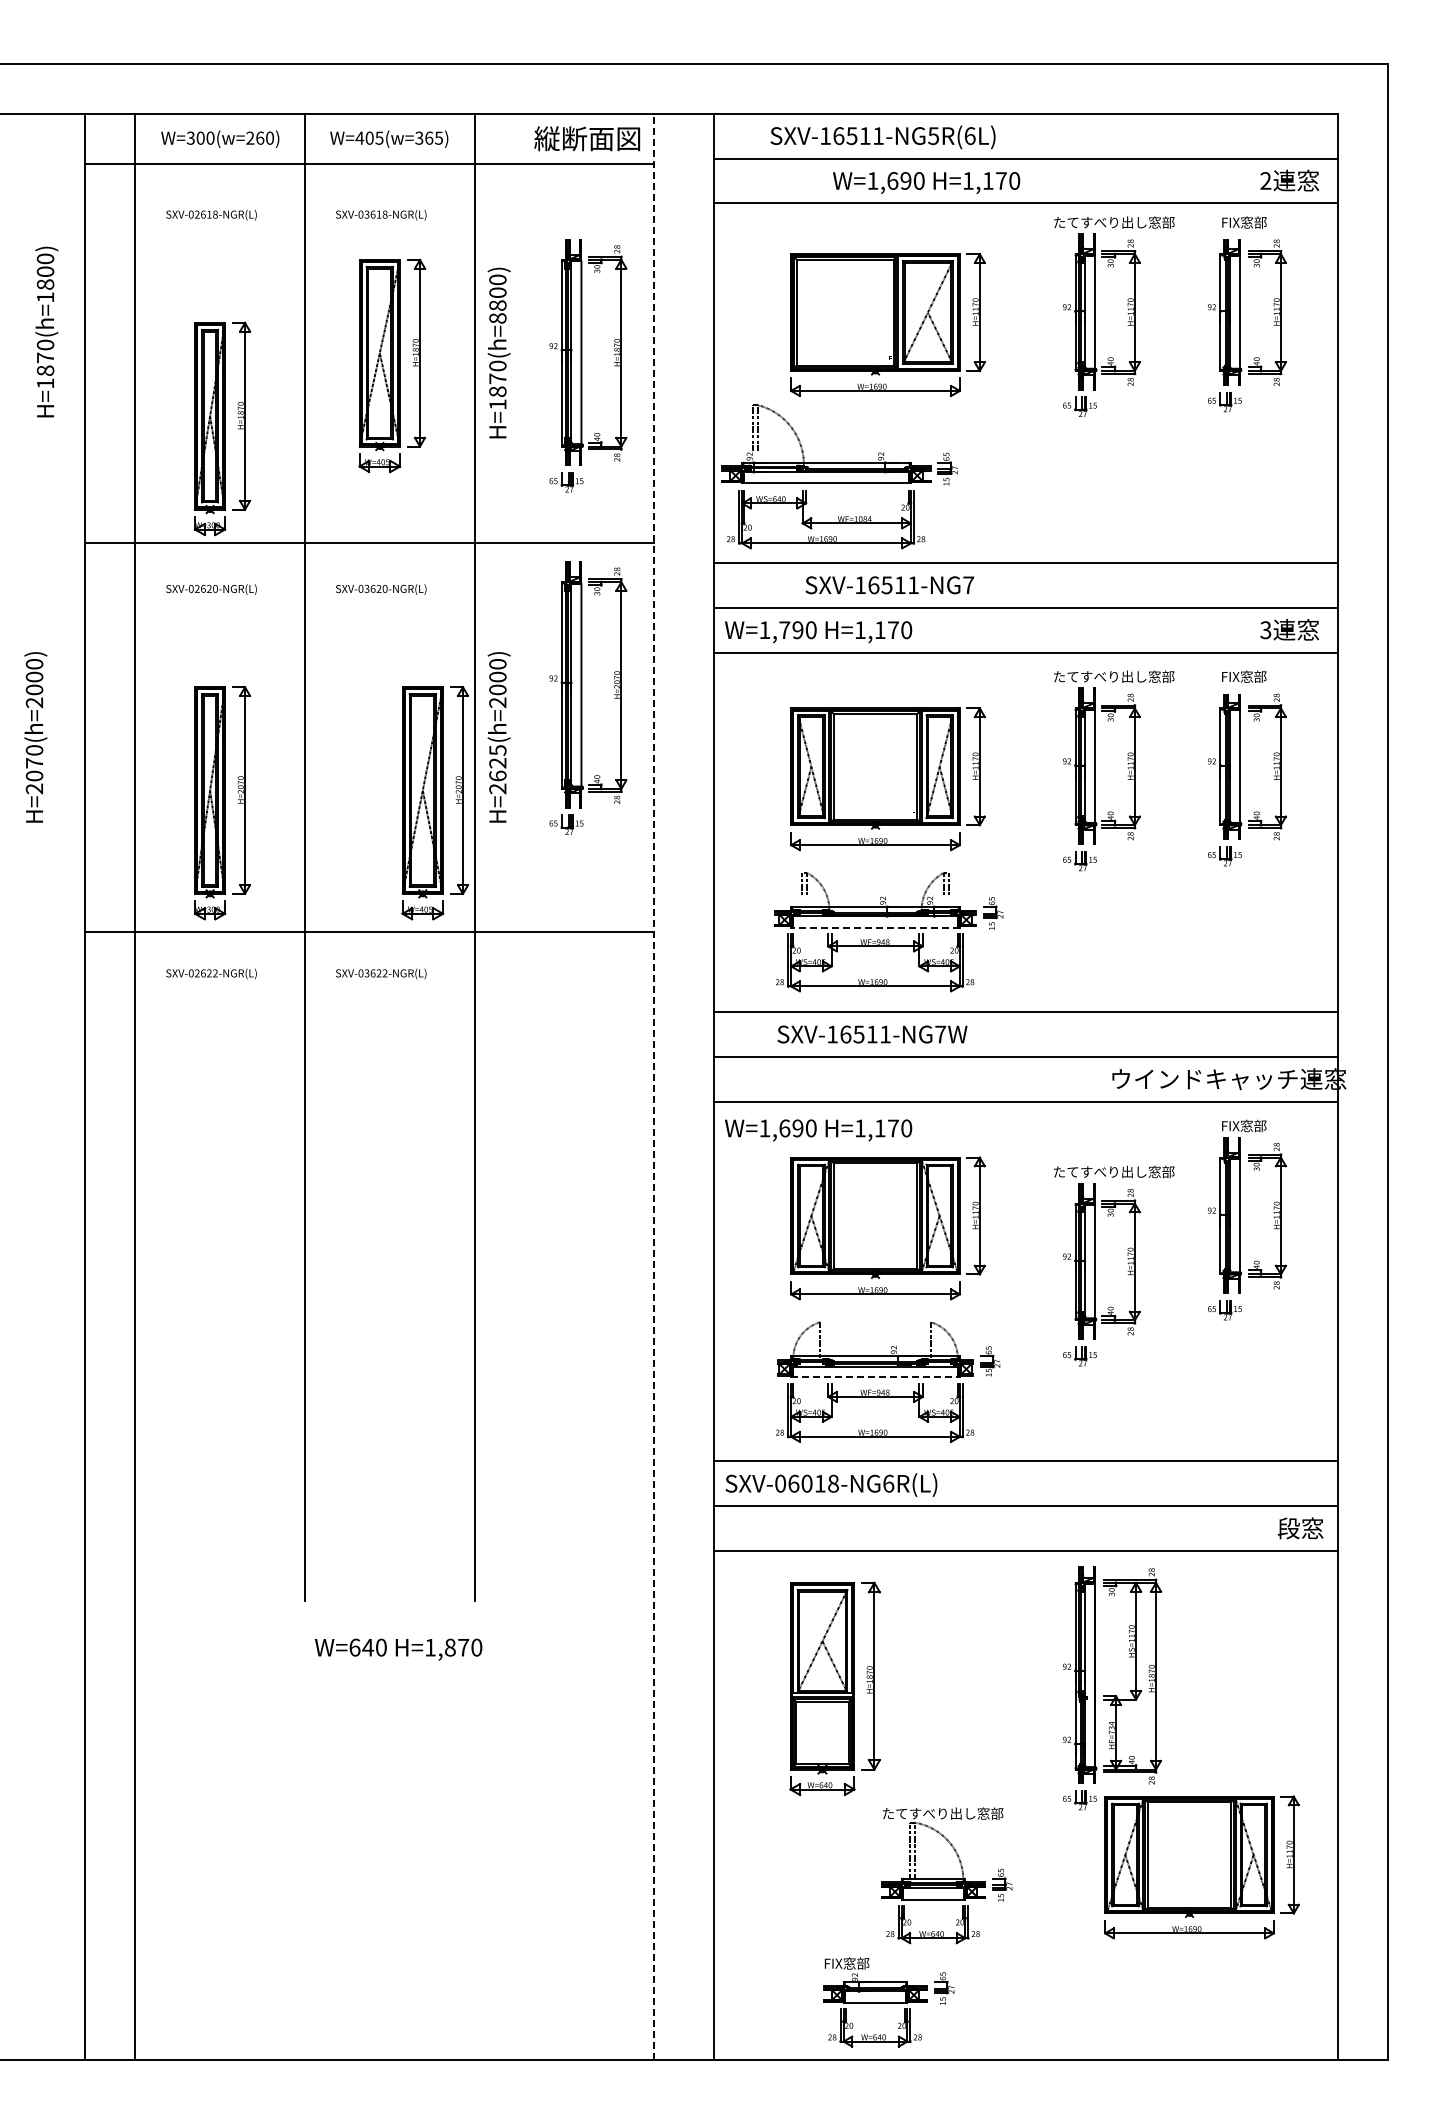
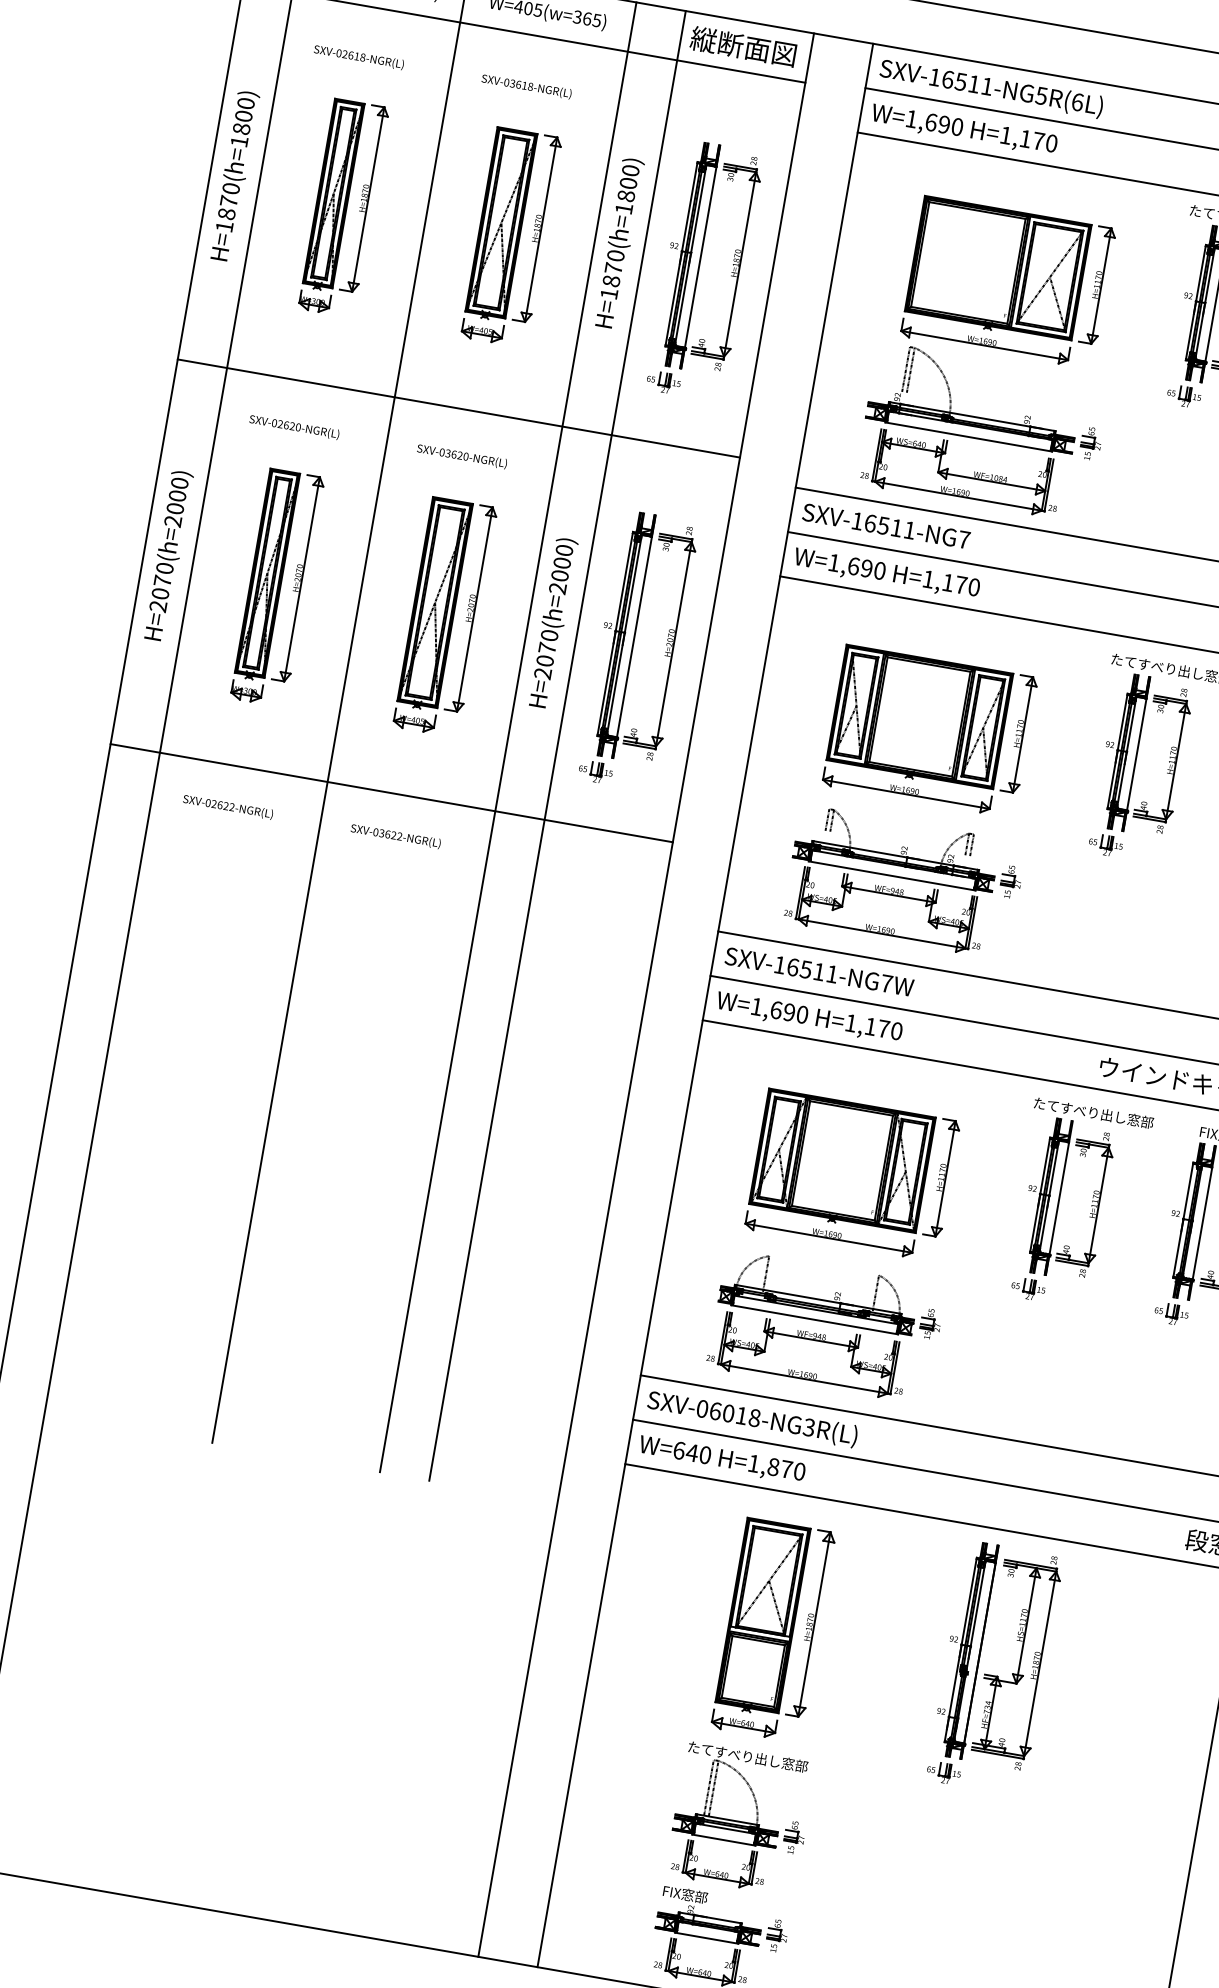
text: (882, 137) -> (990, 88), moved
text: (926, 182) -> (964, 129), moved
text: (497, 318) -> (623, 208), H=1870(h=8800) -> H=1870(h=1800)
text: (46, 331) -> (234, 175), moved
part: (222, 428) -> (343, 207), moved
part: (839, 476) -> (982, 432), moved
text: (889, 585) -> (885, 526), moved
text: (784, 630) -> (853, 566), W=1,790 -> W=1,690
part: (588, 697) -> (639, 650), moved
text: (35, 737) -> (168, 555), moved
text: (497, 763) -> (546, 648), H=2625(h=2000) -> H=2070(h=2000)
part: (222, 803) -> (277, 588), moved
part: (434, 803) -> (444, 617), moved
line: (524, 857) -> (557, 746), added
line: (875, 927) -> (892, 875), dashed -> solid
text: (872, 1034) -> (819, 971), moved
line: (654, 1086) -> (646, 994), dashed -> solid
text: (818, 1130) -> (809, 1018), moved
part: (1127, 1263) -> (1091, 1205), moved
line: (876, 1376) -> (815, 1319), dashed -> solid
text: (888, 1483) -> (809, 1427), SXV-06018-NG6R(L) -> SXV-06018-NG3R(L)
text: (398, 1649) -> (722, 1459), moved
part: (834, 1688) -> (772, 1629), moved
part: (1201, 1867) -> (1052, 1860), removed
part: (946, 1875) -> (740, 1818), moved

